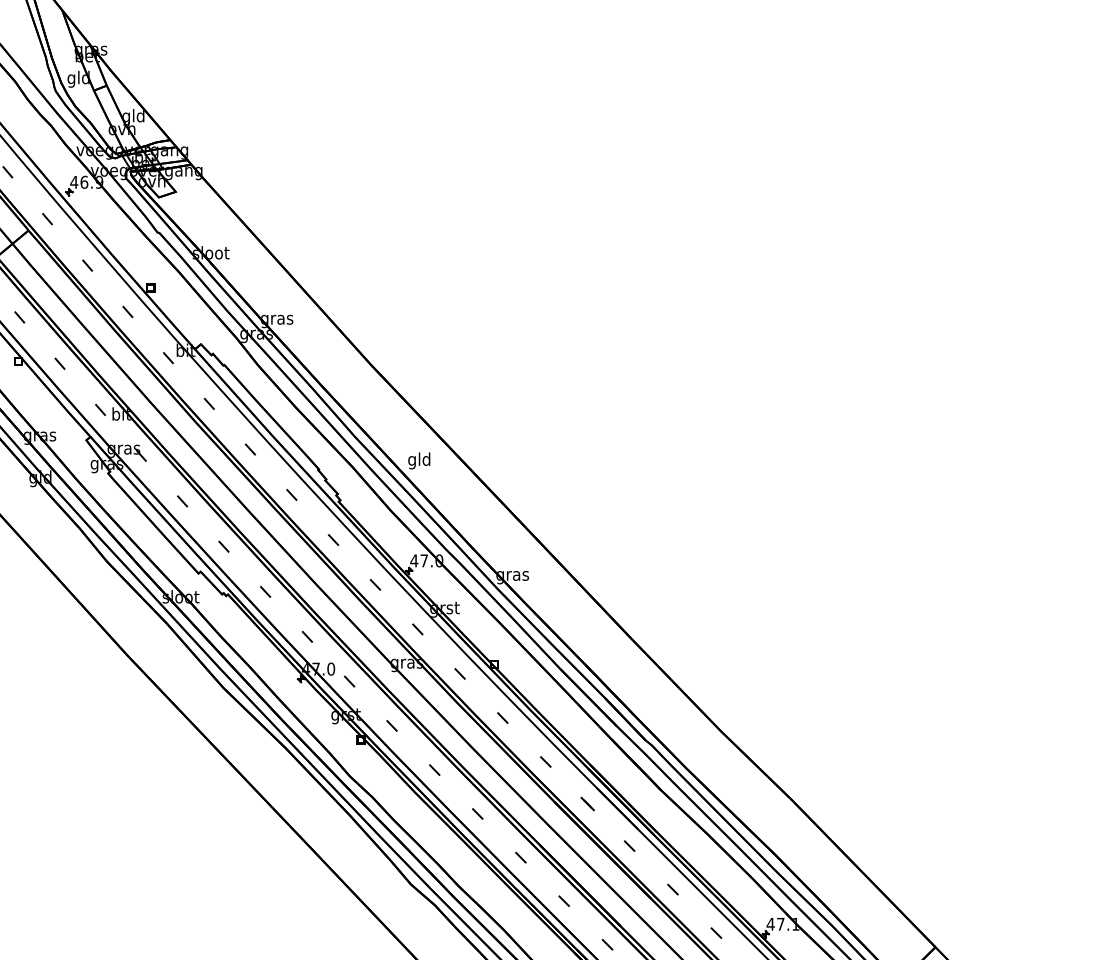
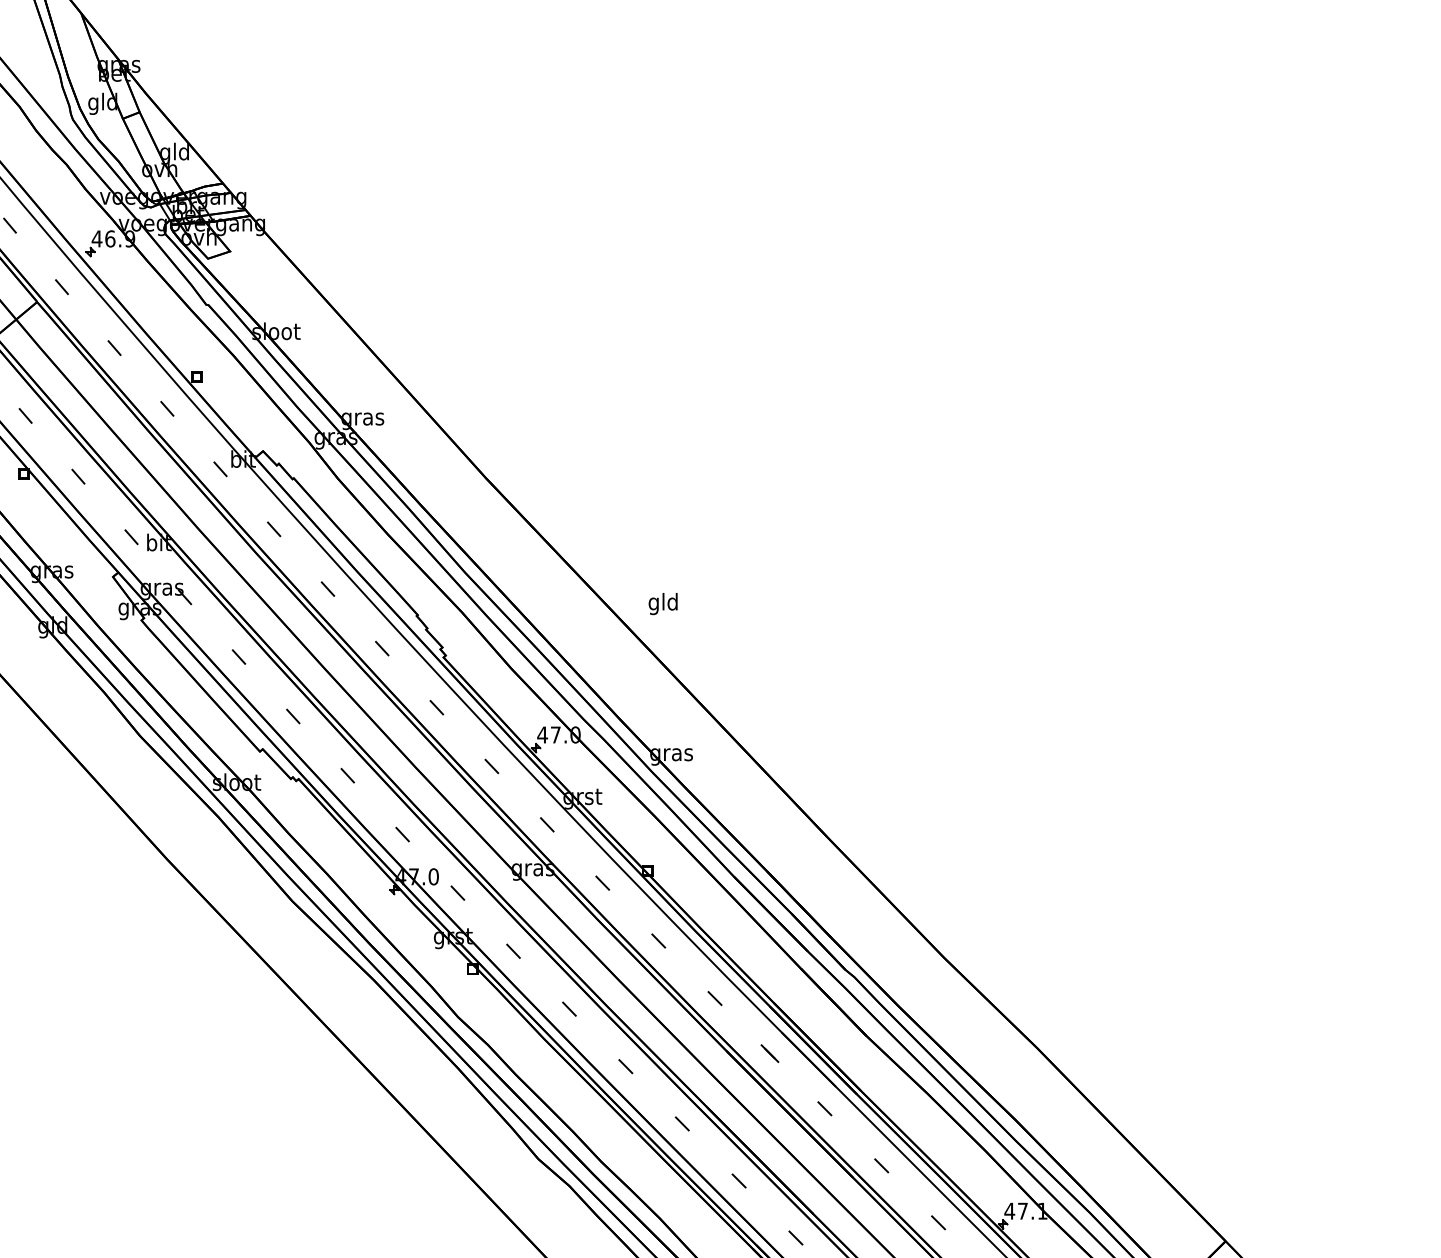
text: (418, 461) -> (662, 604), moved

